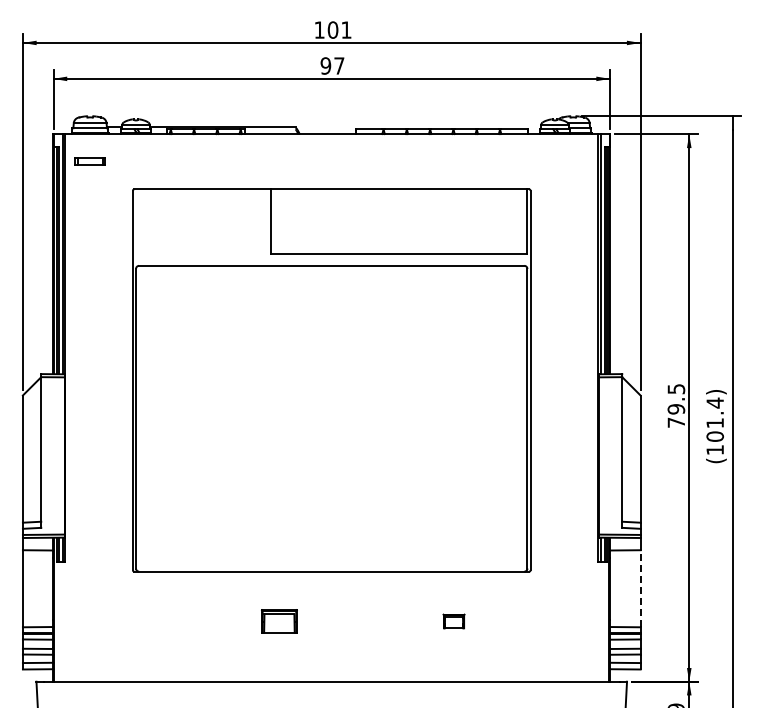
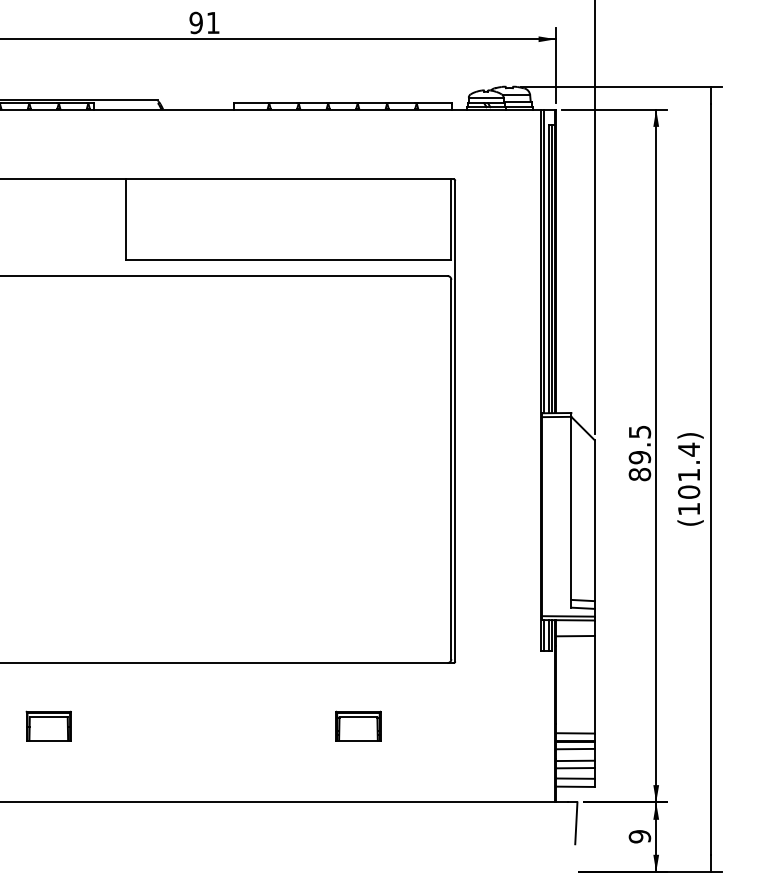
text: (339, 65) -> (213, 22), 97 -> 91
text: (676, 422) -> (640, 474), 79.5 -> 89.5
line: (640, 588) -> (594, 684), dashed -> solid
part: (279, 621) -> (48, 726), moved
part: (453, 621) -> (357, 726), size x1.67

